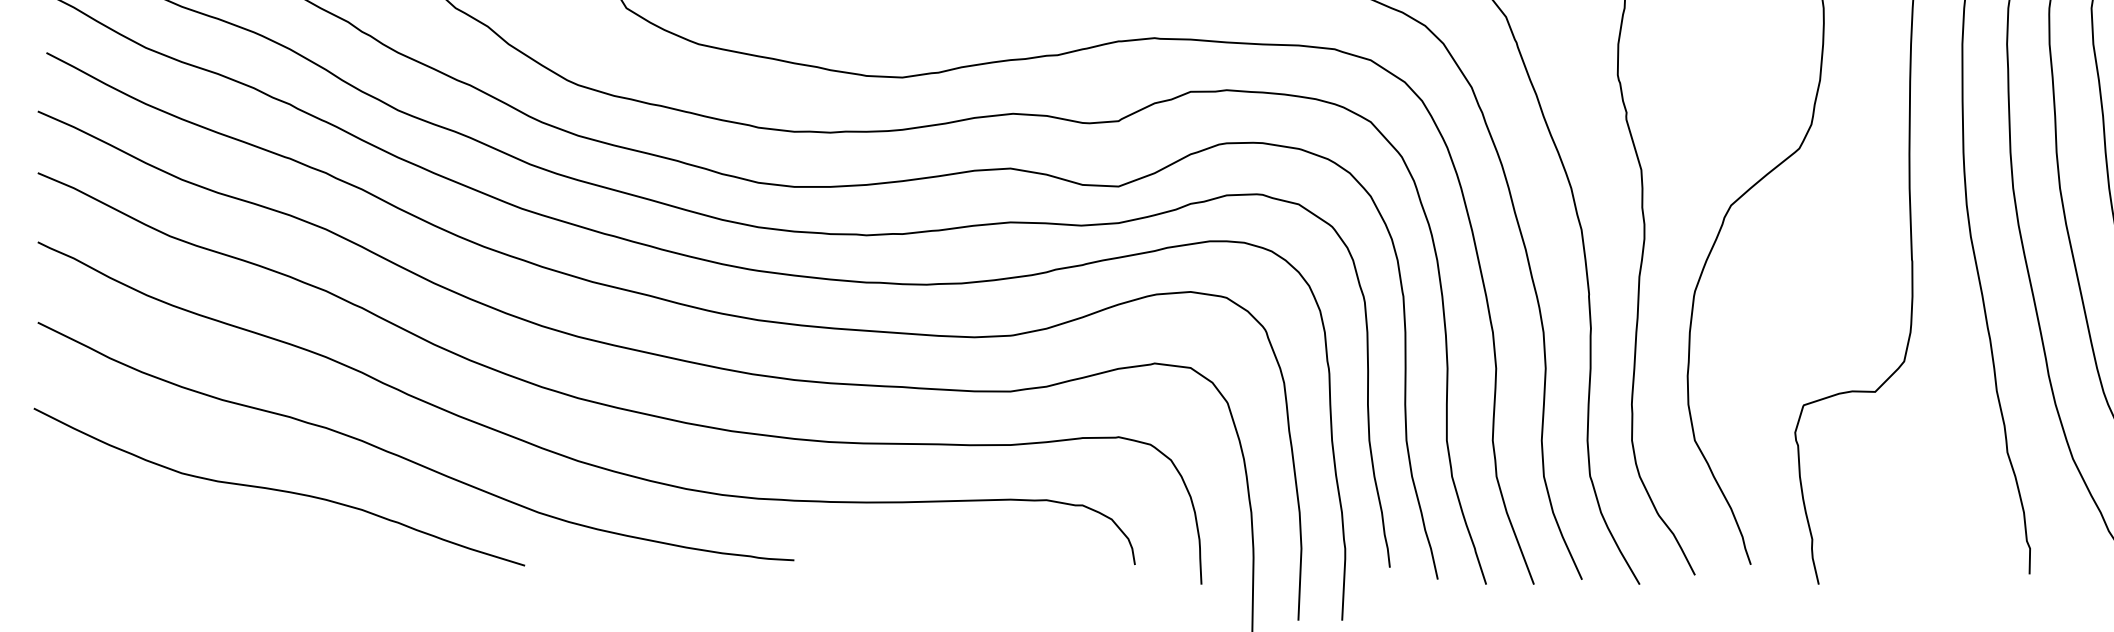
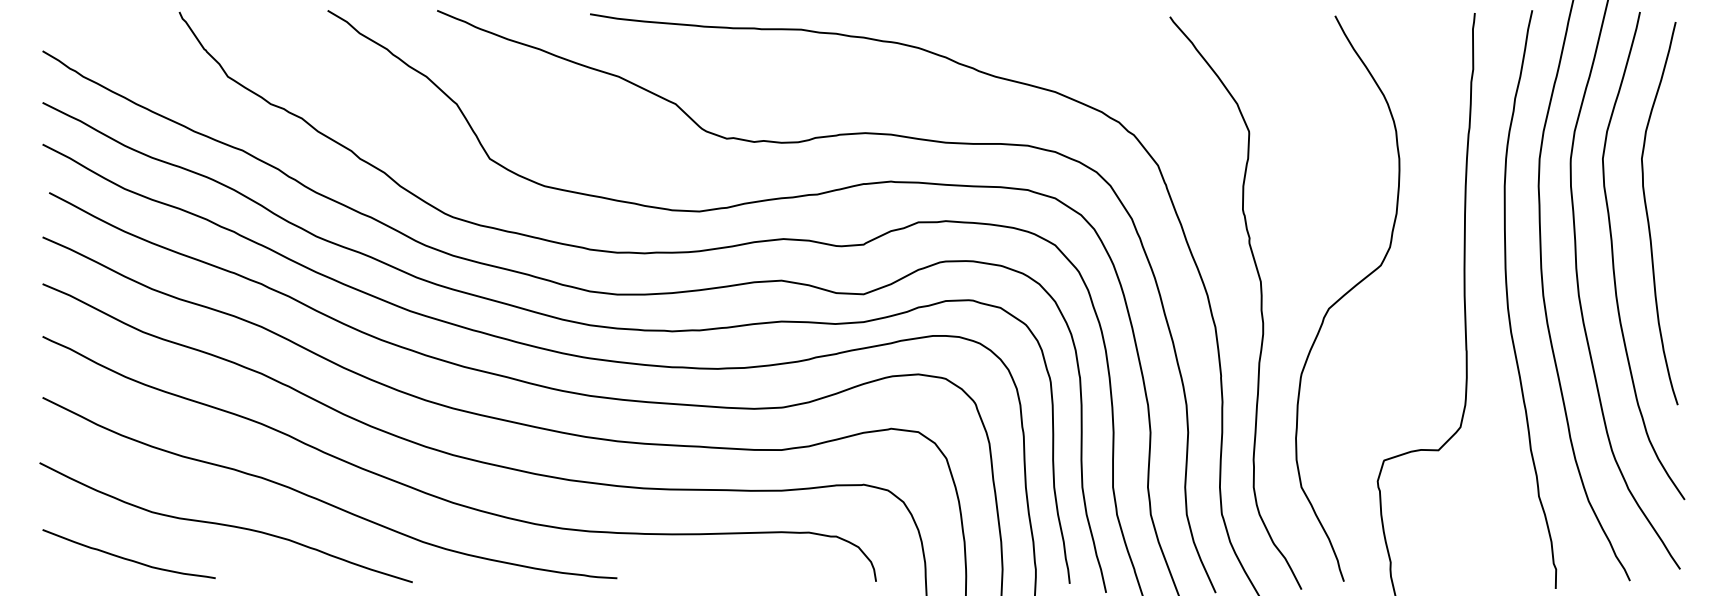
curve: (150, 534) -> (128, 558), added

